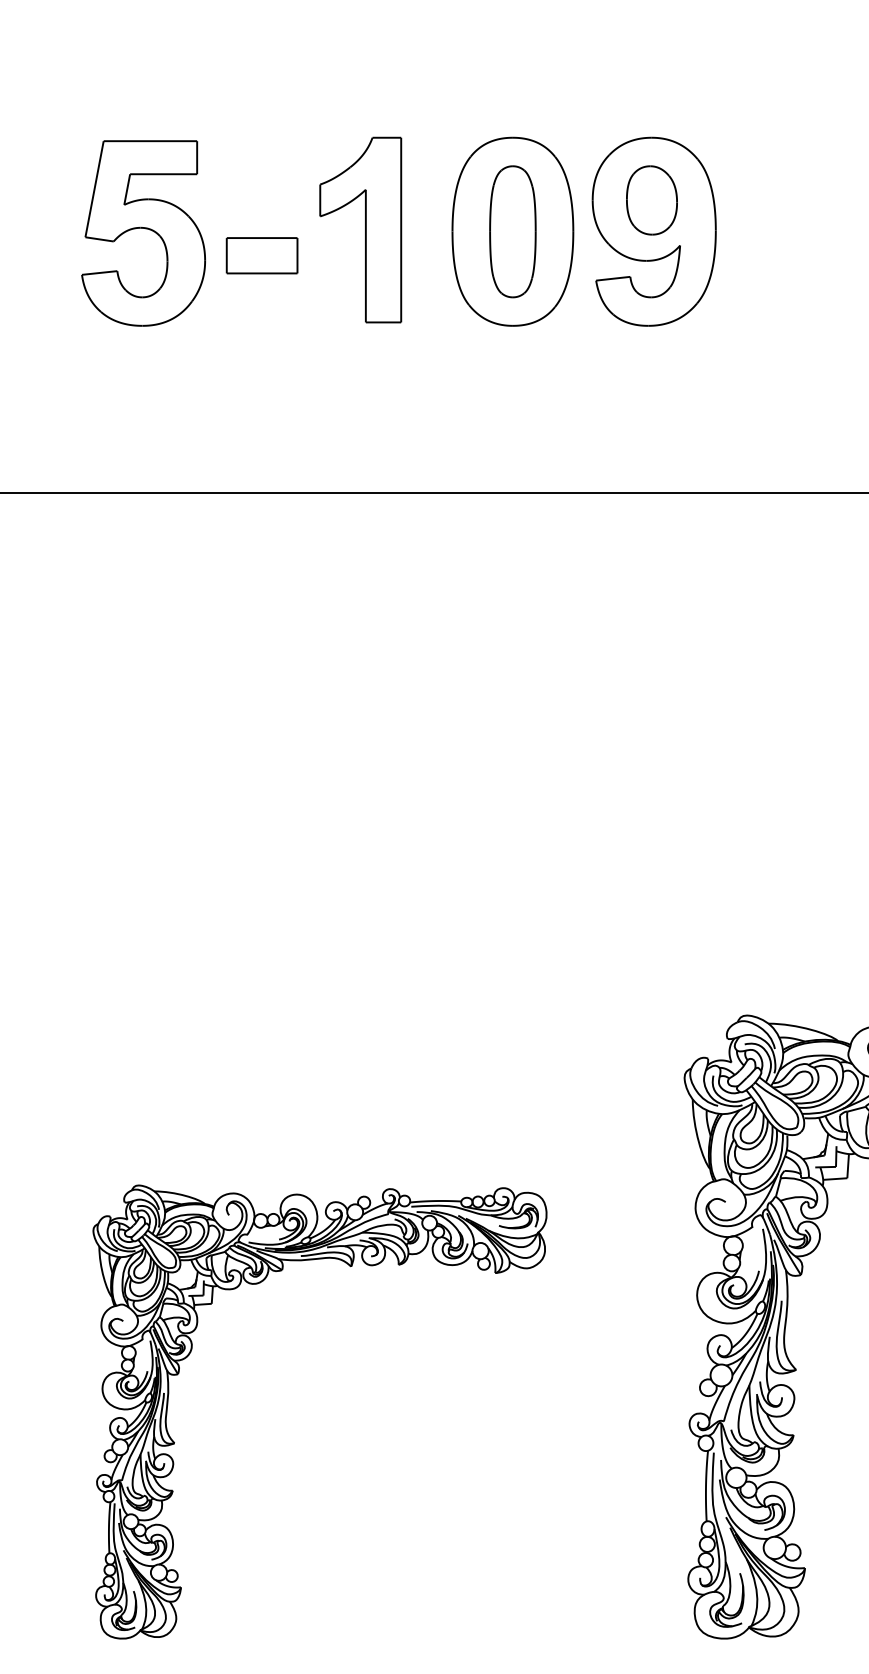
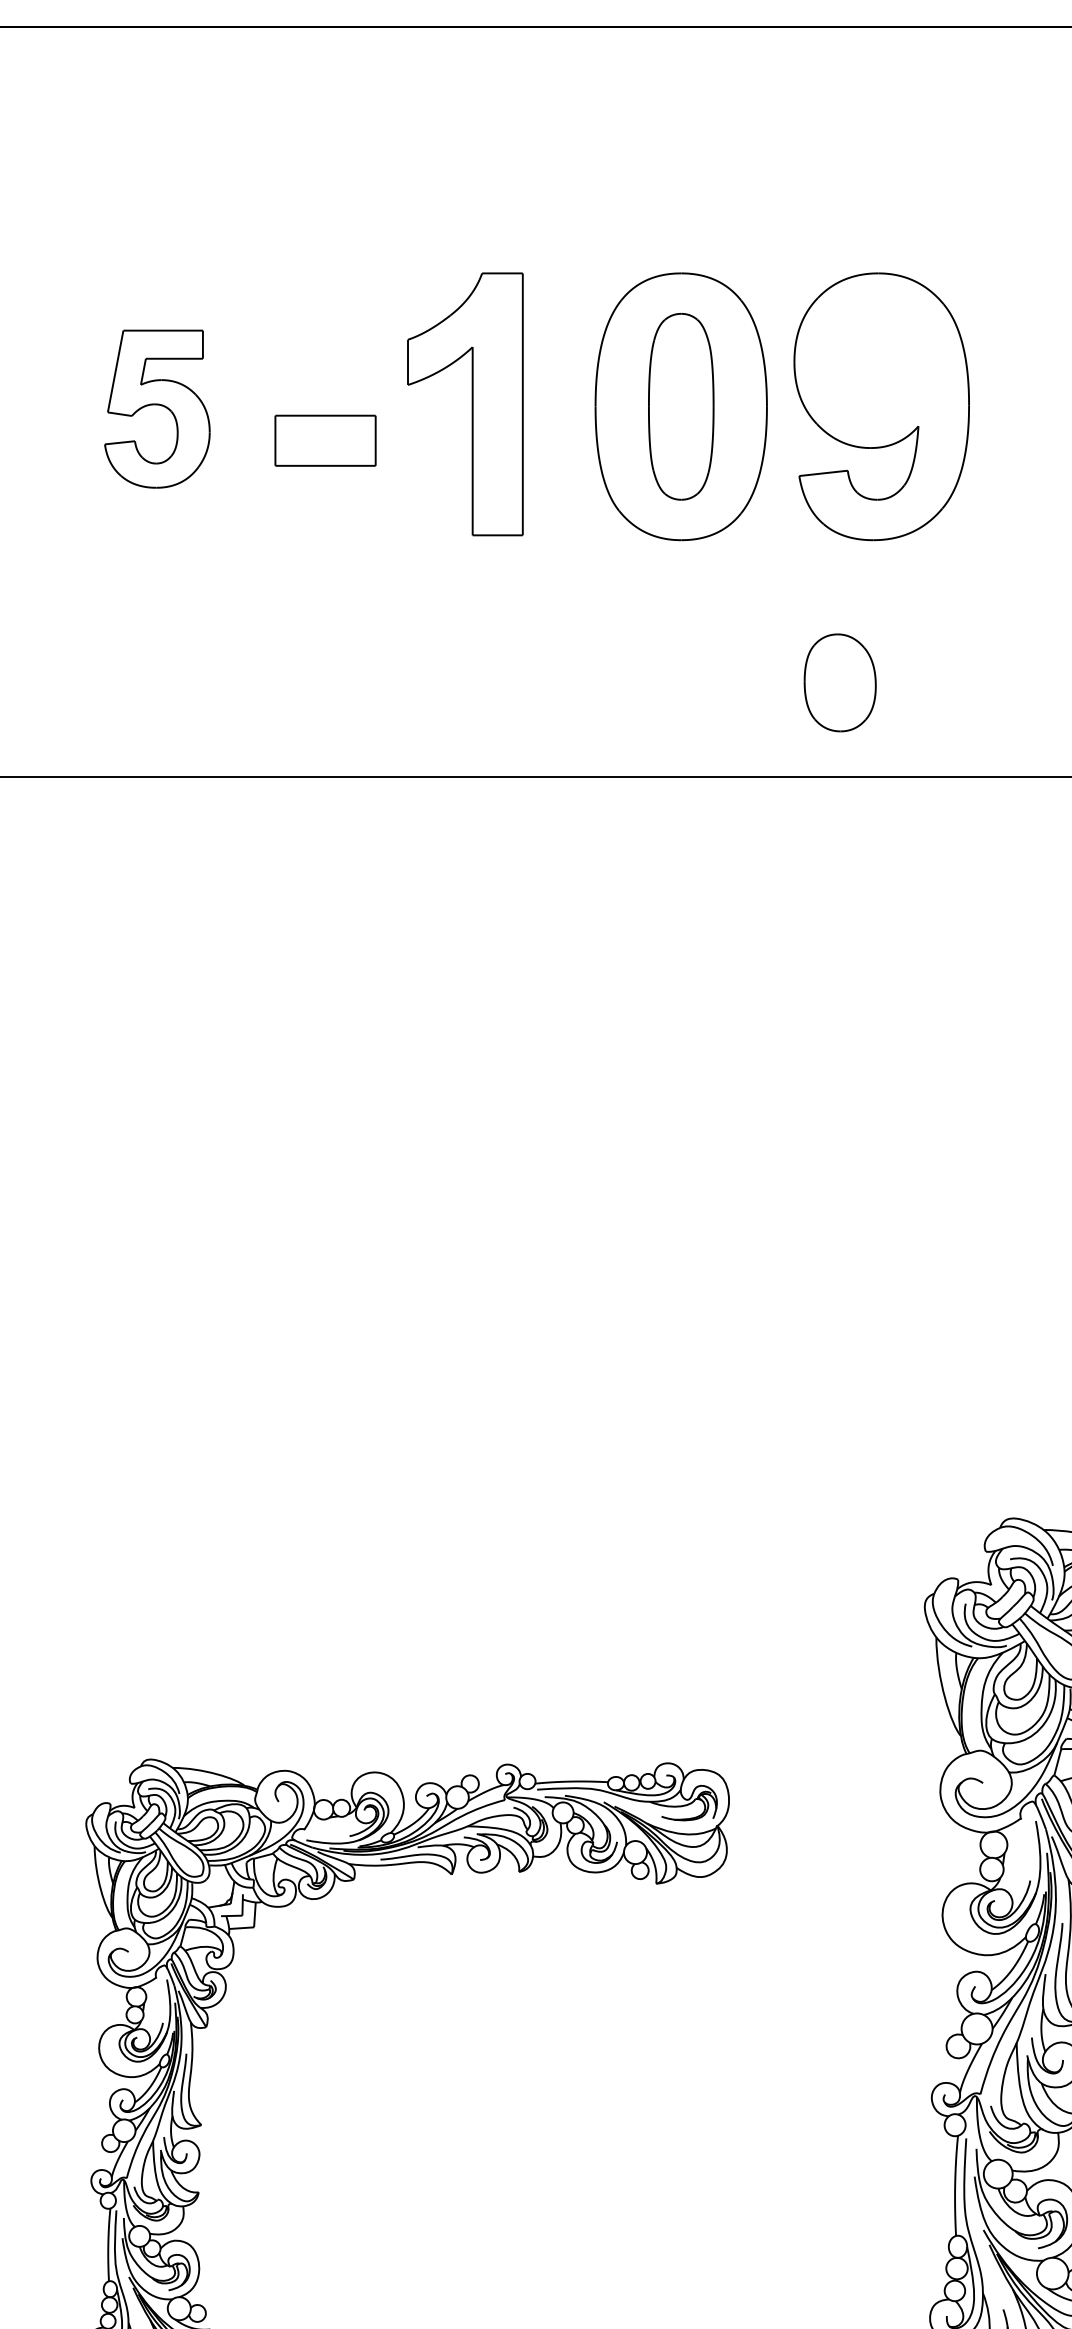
part: (651, 200) -> (839, 682), moved
part: (143, 233) -> (157, 409), size x0.6

